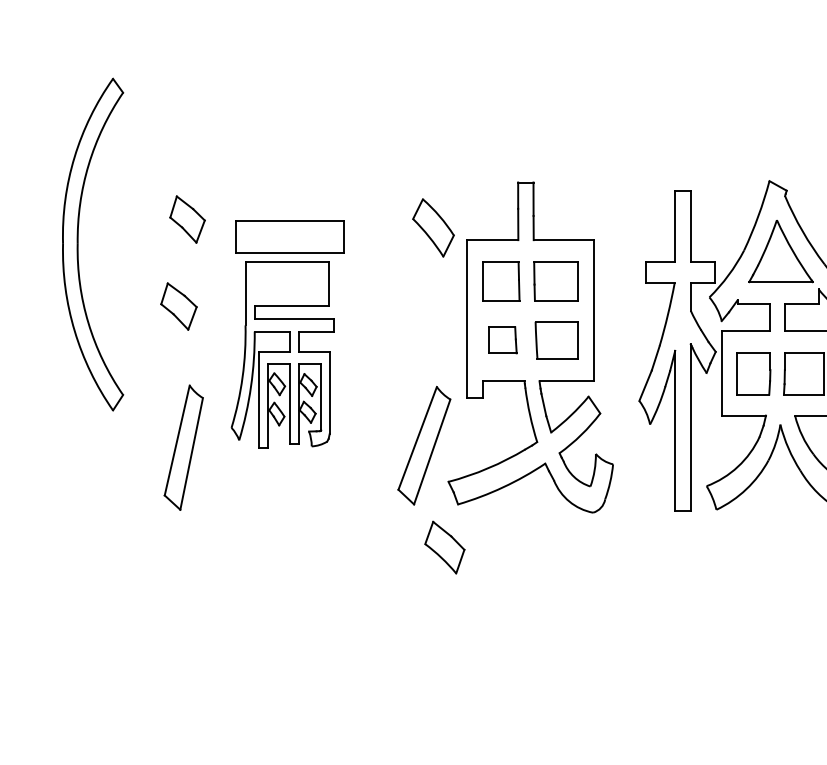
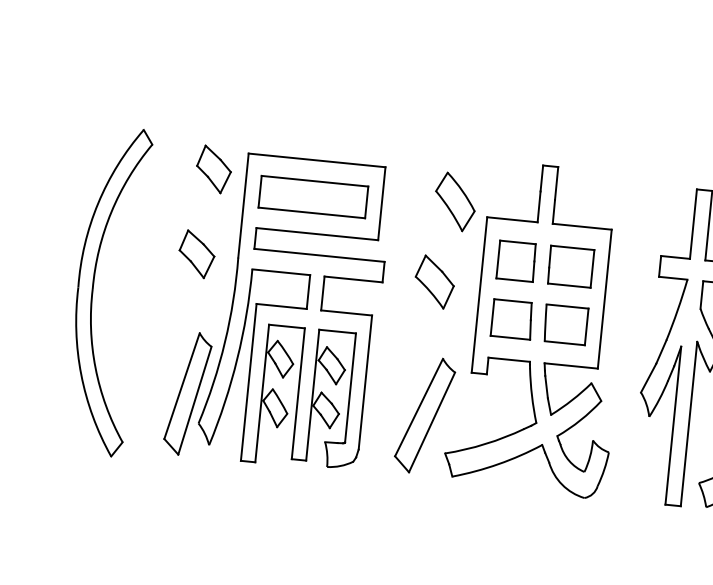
part: (78, 244) -> (93, 289), moved
part: (502, 339) -> (512, 318), size x1.43
part: (282, 354) -> (294, 311), size x1.67
part: (444, 547) -> (434, 281), moved

